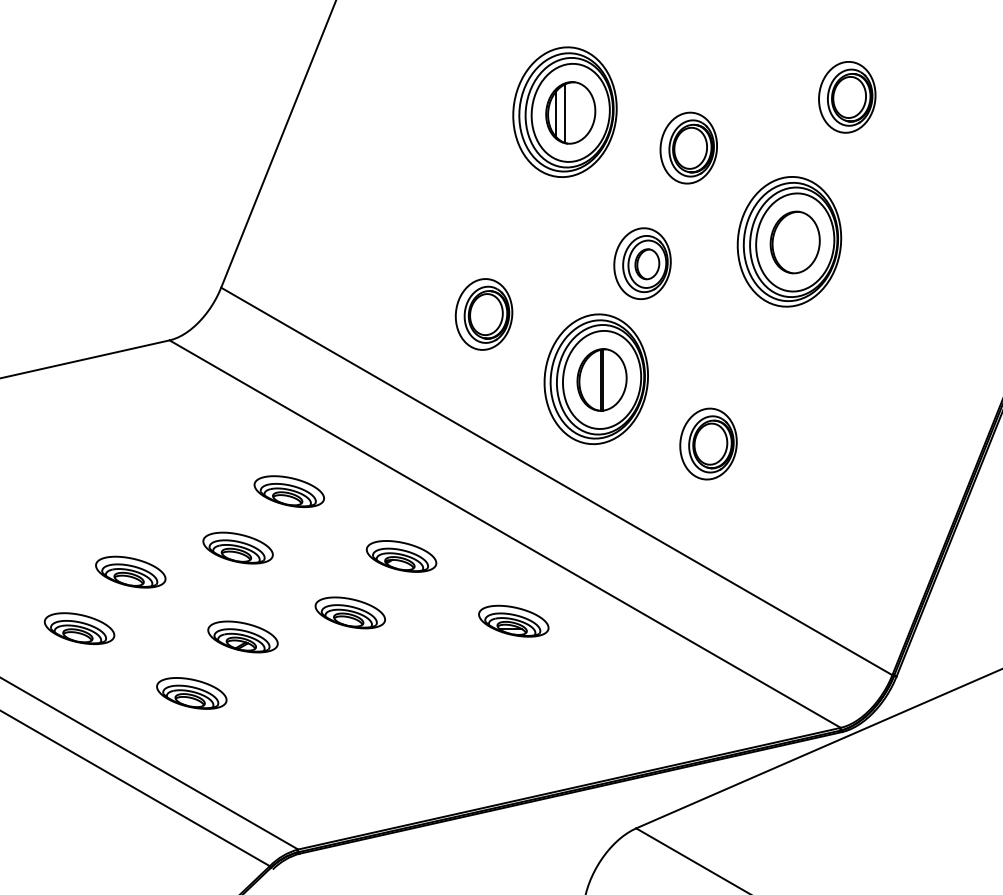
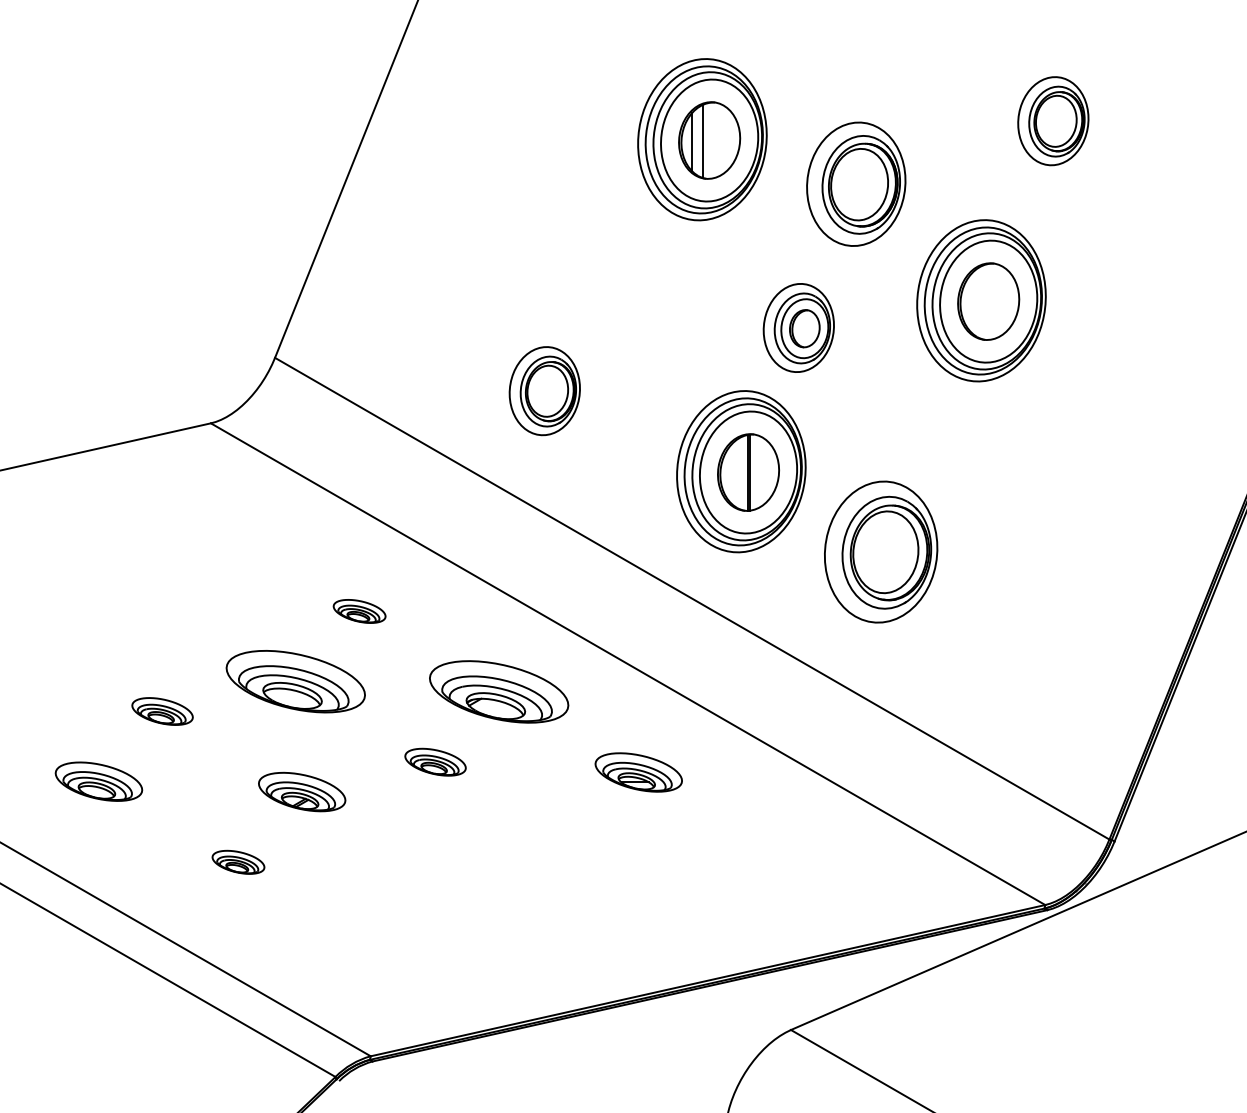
part: (688, 148) -> (856, 184), size x1.4
part: (483, 314) -> (544, 391), moved
part: (708, 444) -> (880, 552), size x1.6
part: (289, 491) -> (359, 611), size x0.6
part: (238, 548) -> (296, 681), size x1.6
part: (401, 556) -> (499, 691), size x1.6
part: (130, 572) -> (162, 711), size x0.7
part: (350, 613) -> (435, 762), size x0.7
part: (191, 693) -> (238, 862), size x0.6

